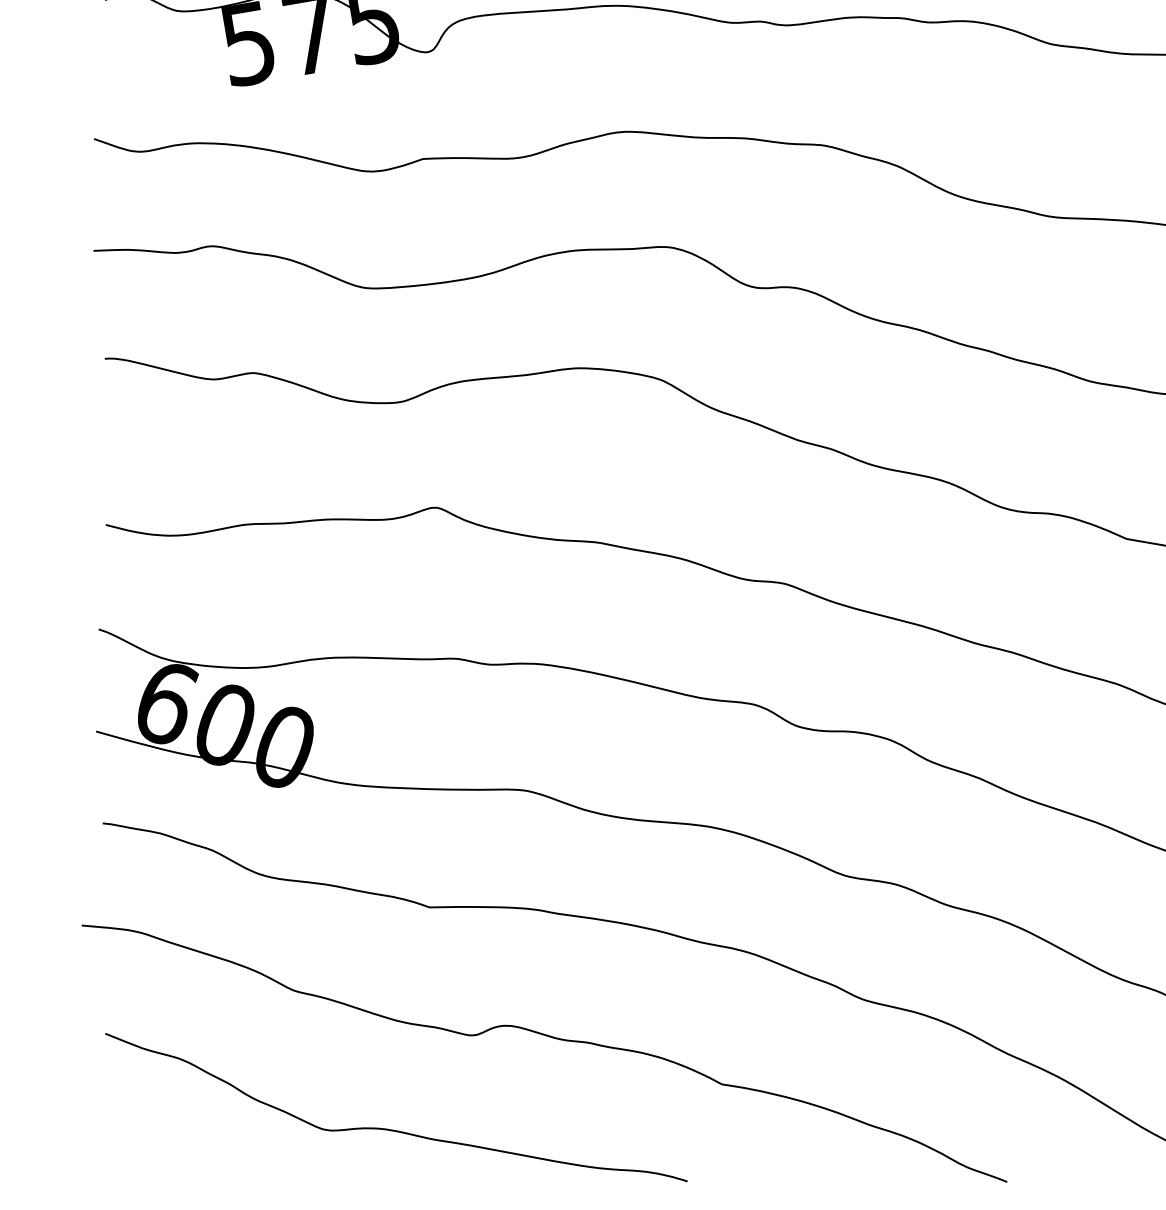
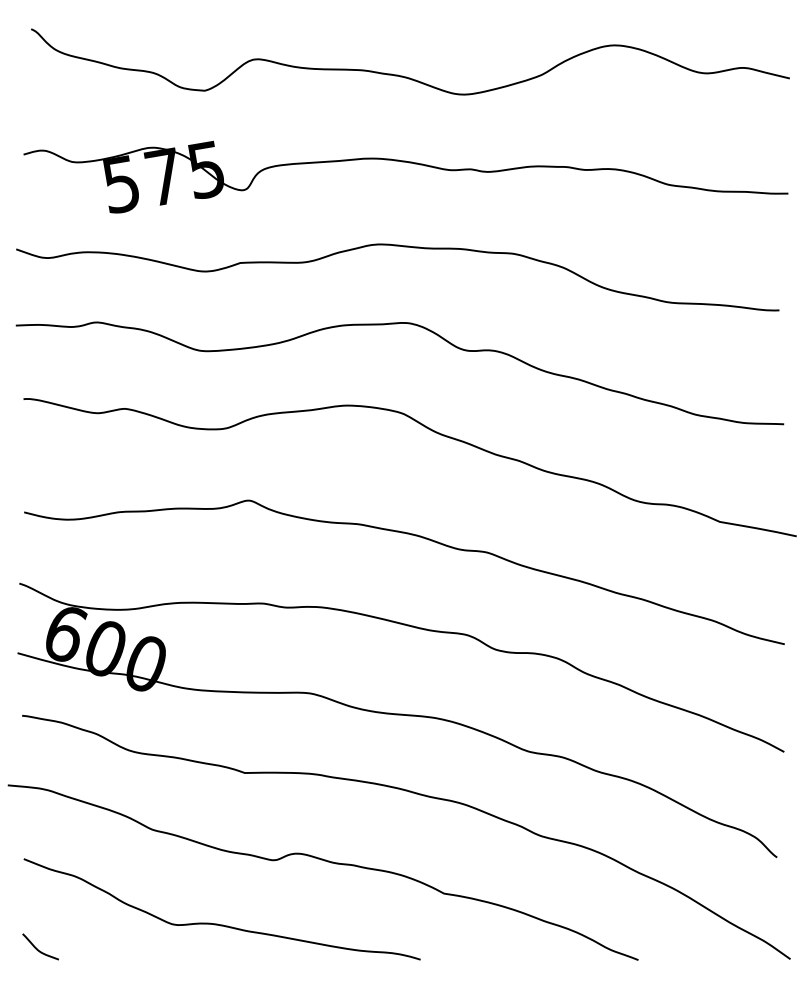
part: (129, 1161) -> (40, 946), added

